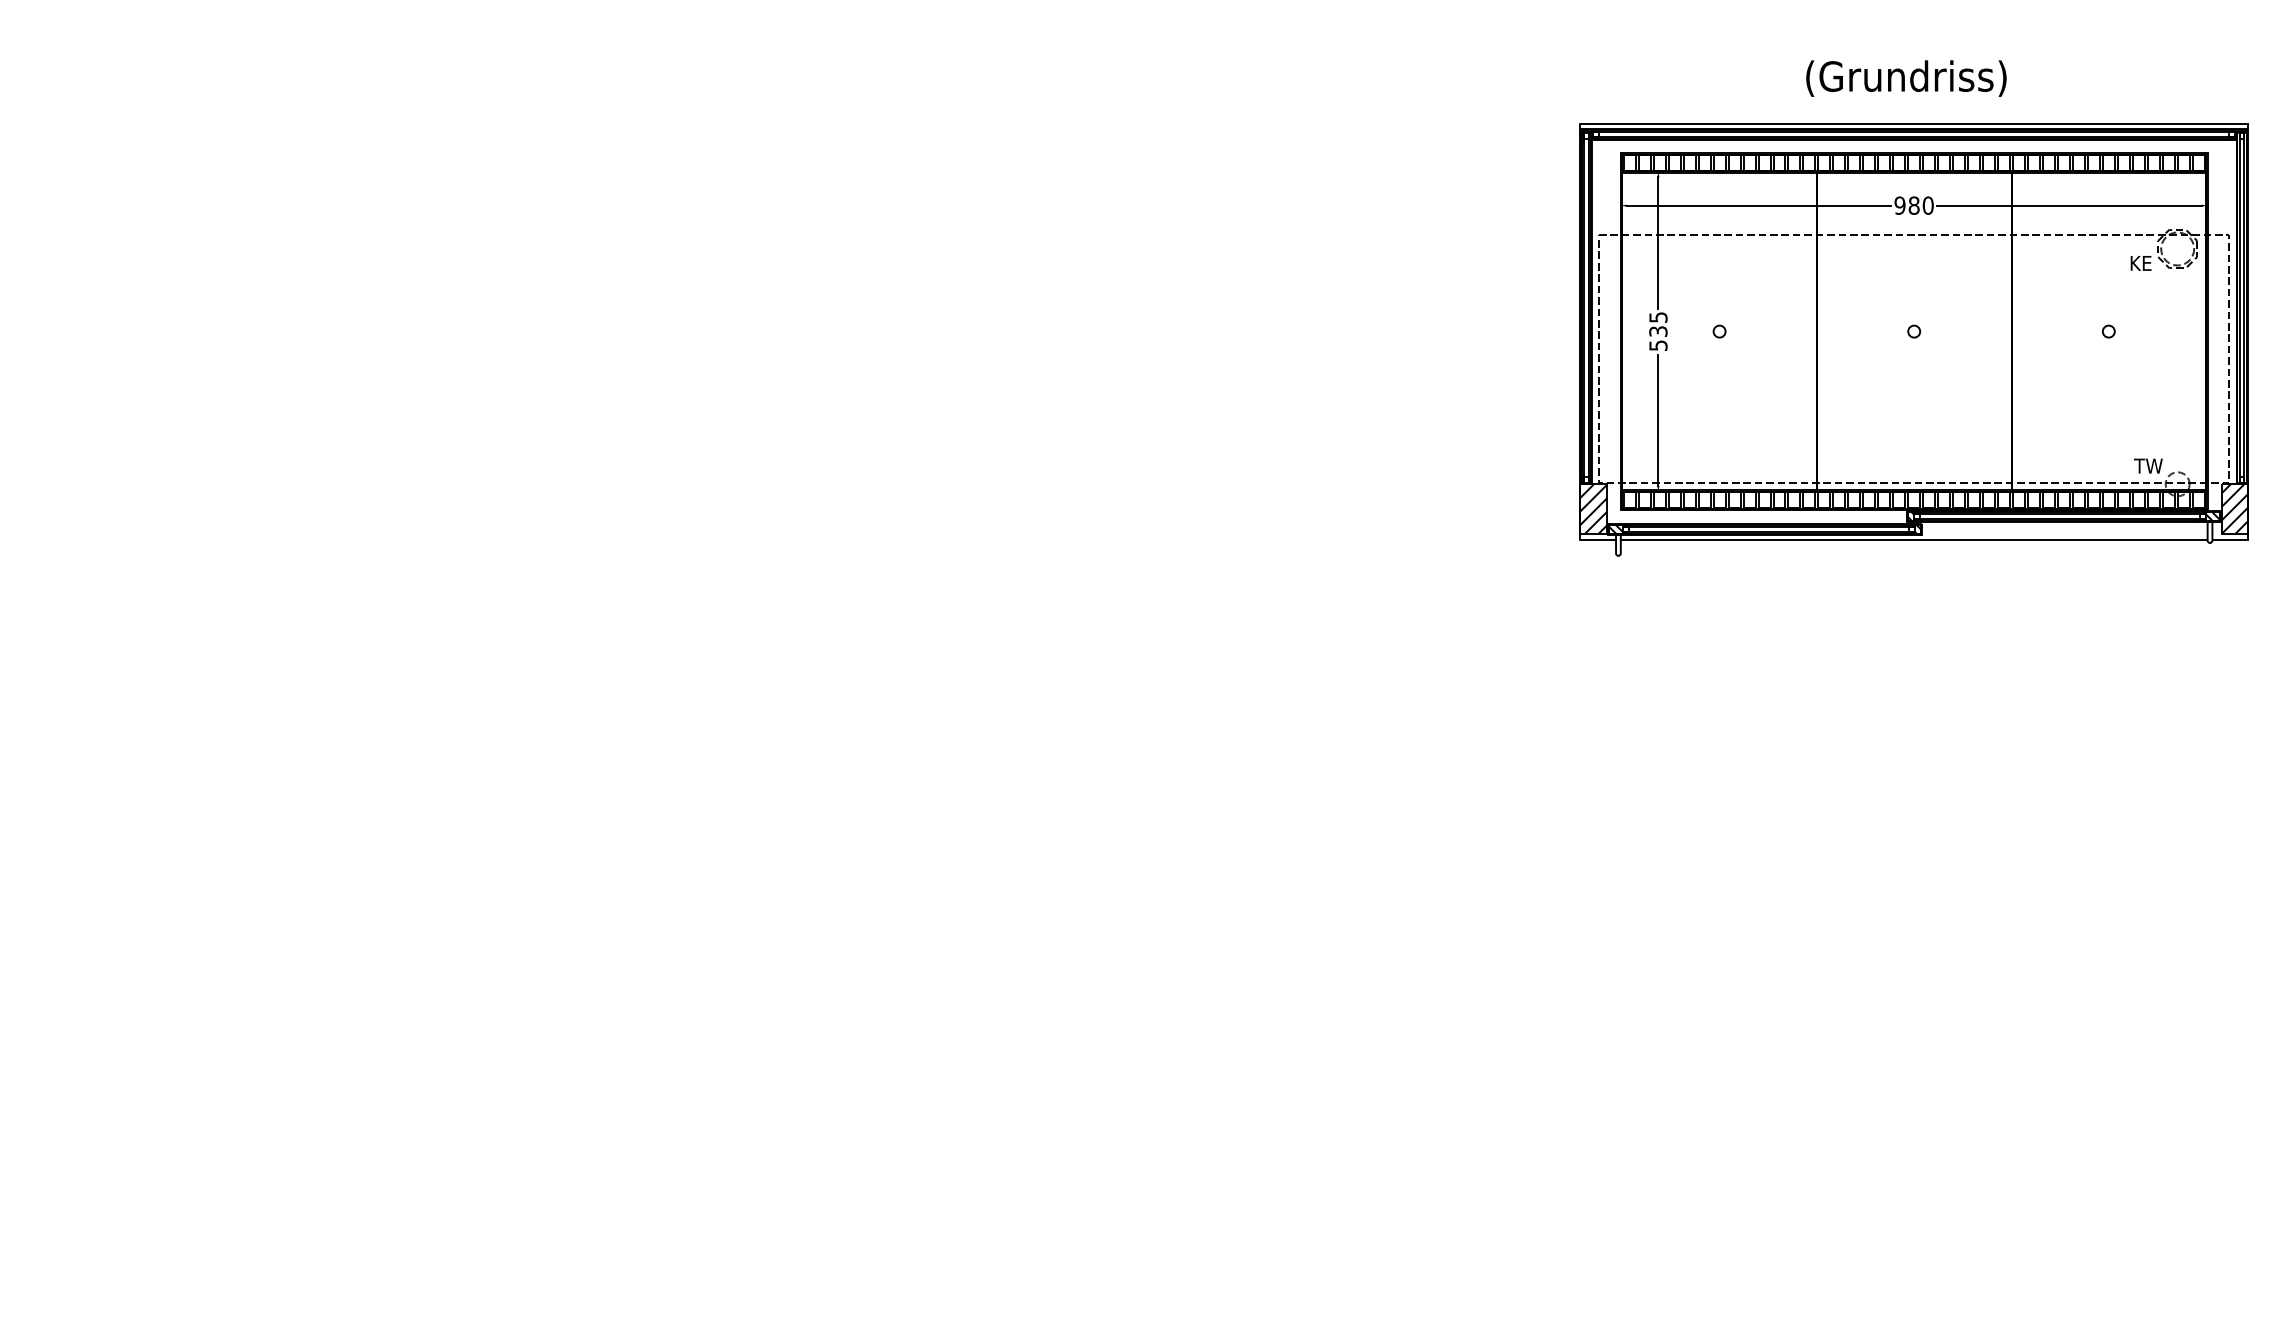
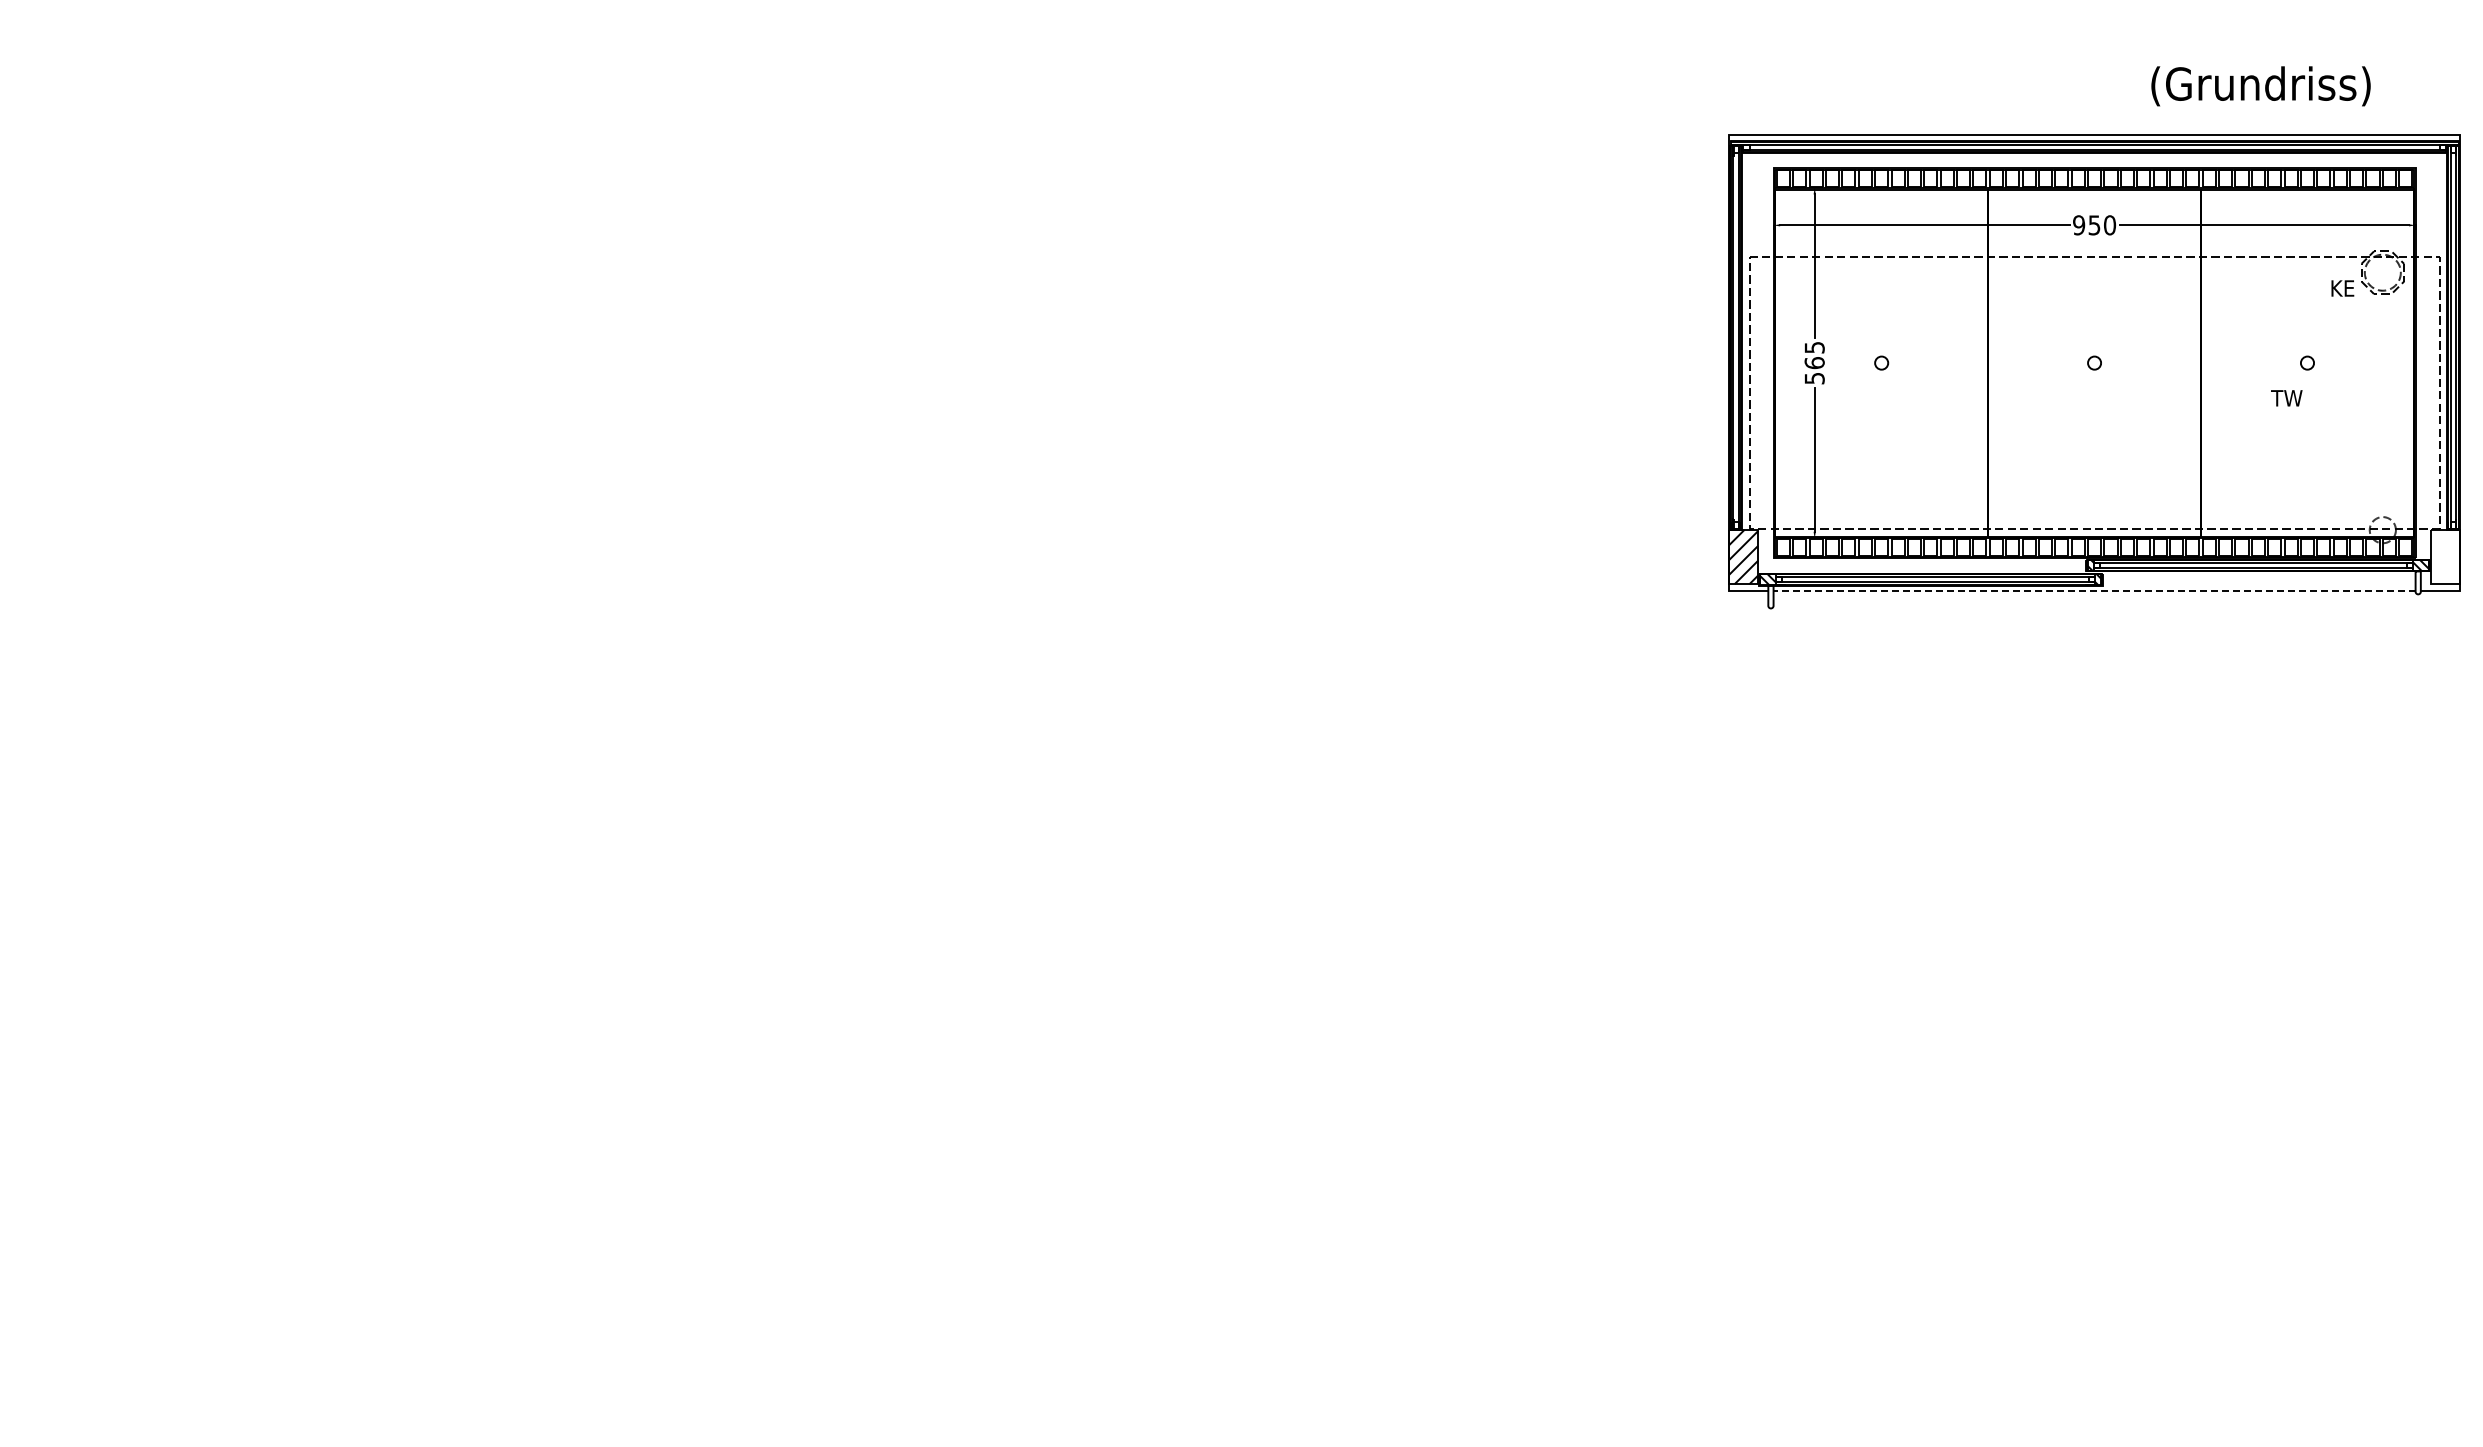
text: (1905, 78) -> (2260, 86), moved
text: (1914, 205) -> (2094, 225), 980 -> 950
text: (1658, 331) -> (1814, 363), 535 -> 565
text: (2148, 466) -> (2286, 398), moved
hatch: (2234, 508) -> (2444, 556), removed
line: (1914, 539) -> (2094, 590), solid -> dashed

